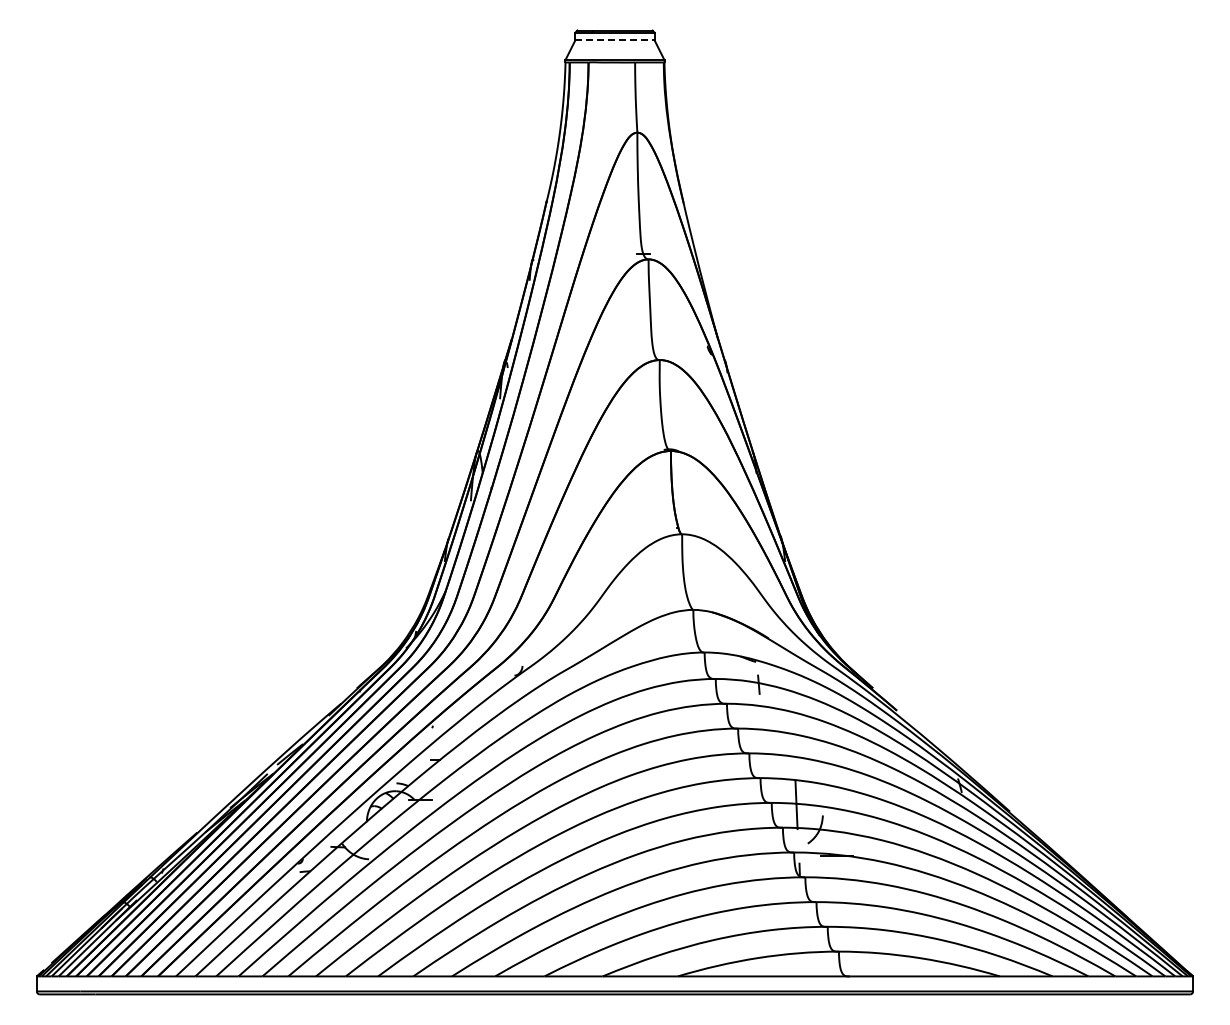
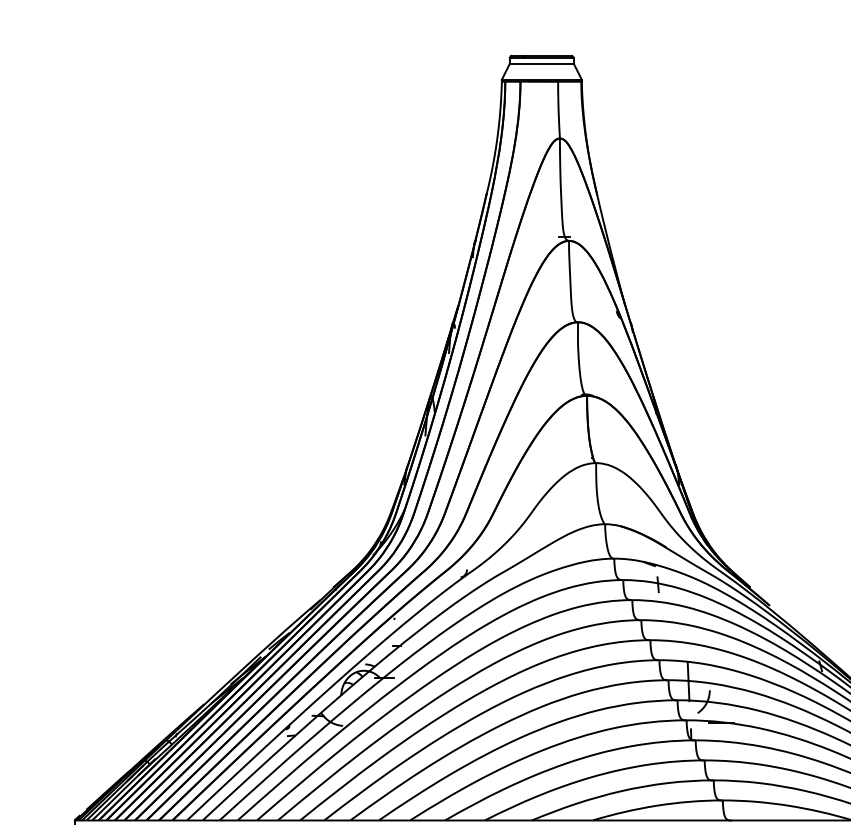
line: (614, 40) -> (541, 63), dashed -> solid

